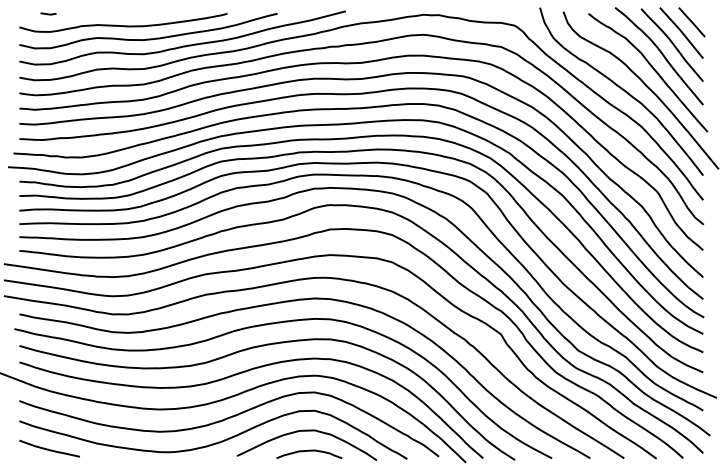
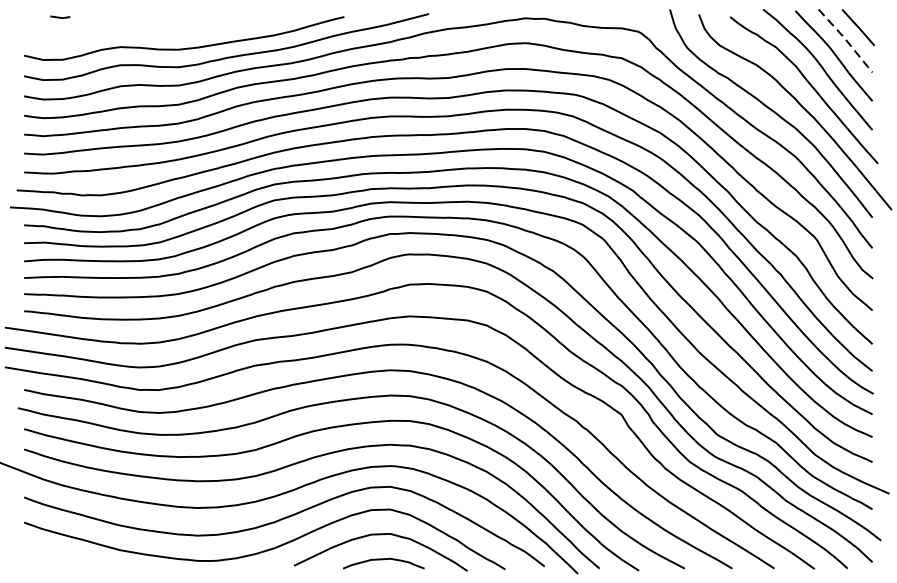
curve: (123, 25) -> (153, 31), removed
line: (682, 32) -> (846, 40), solid -> dashed
curve: (48, 448) -> (60, 556), removed

